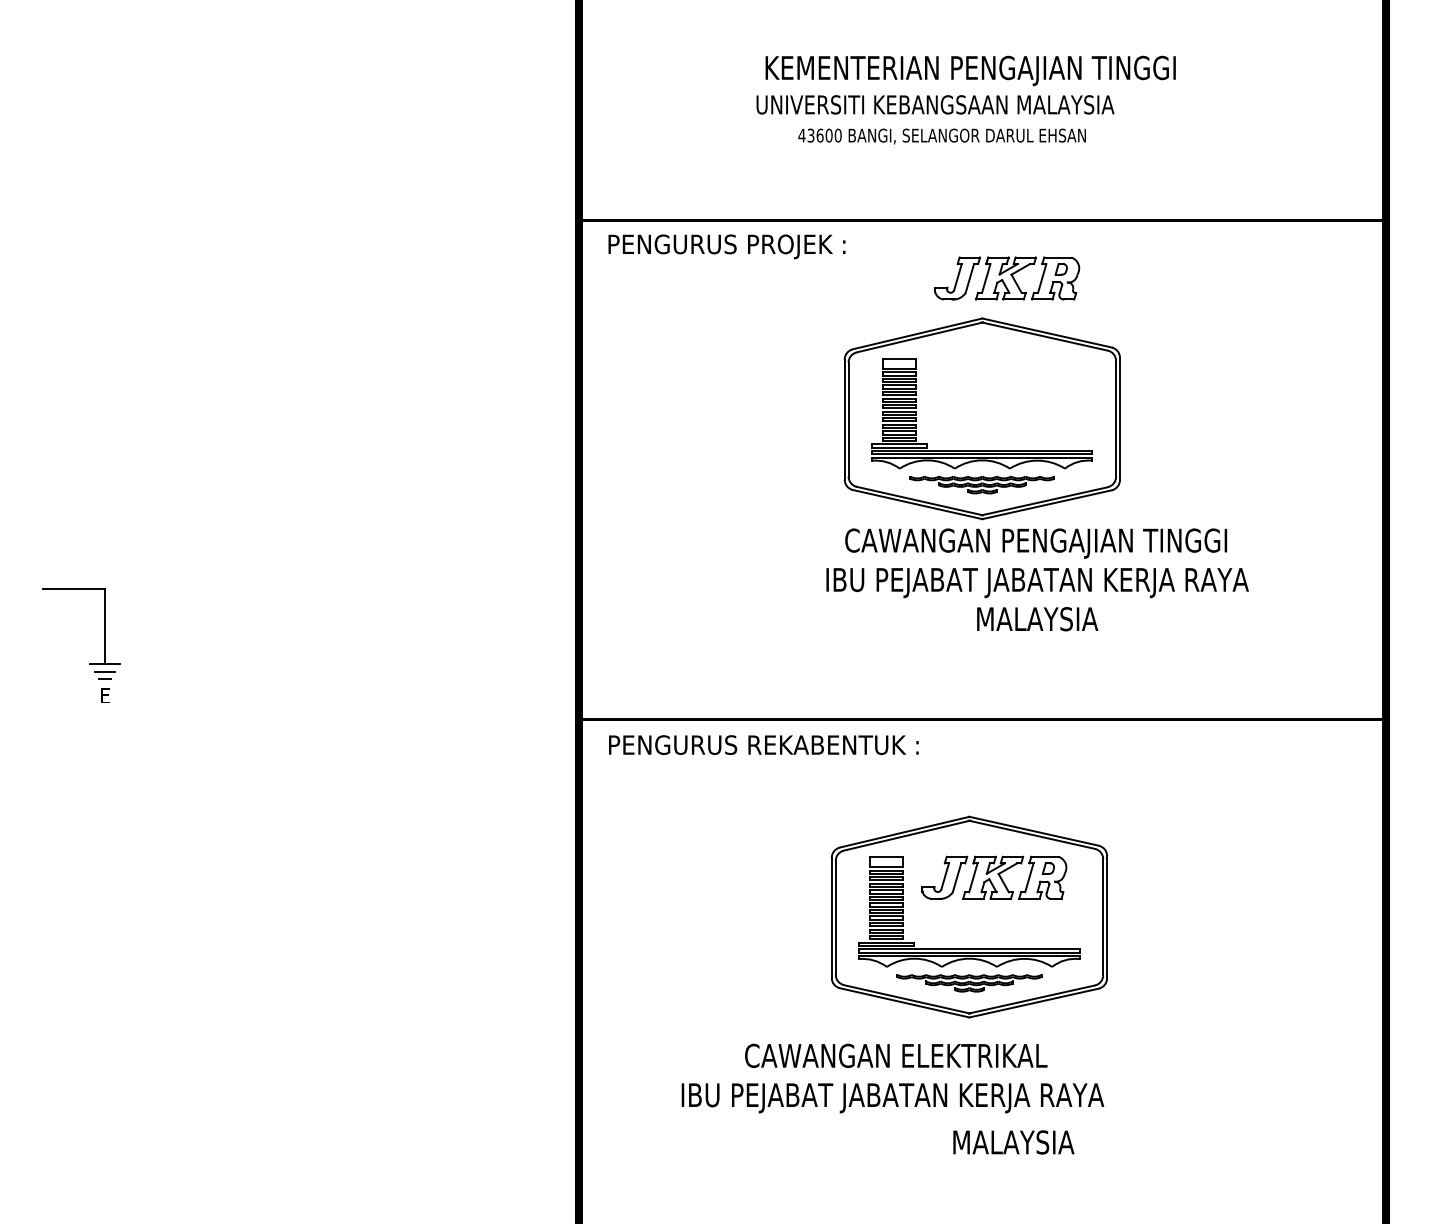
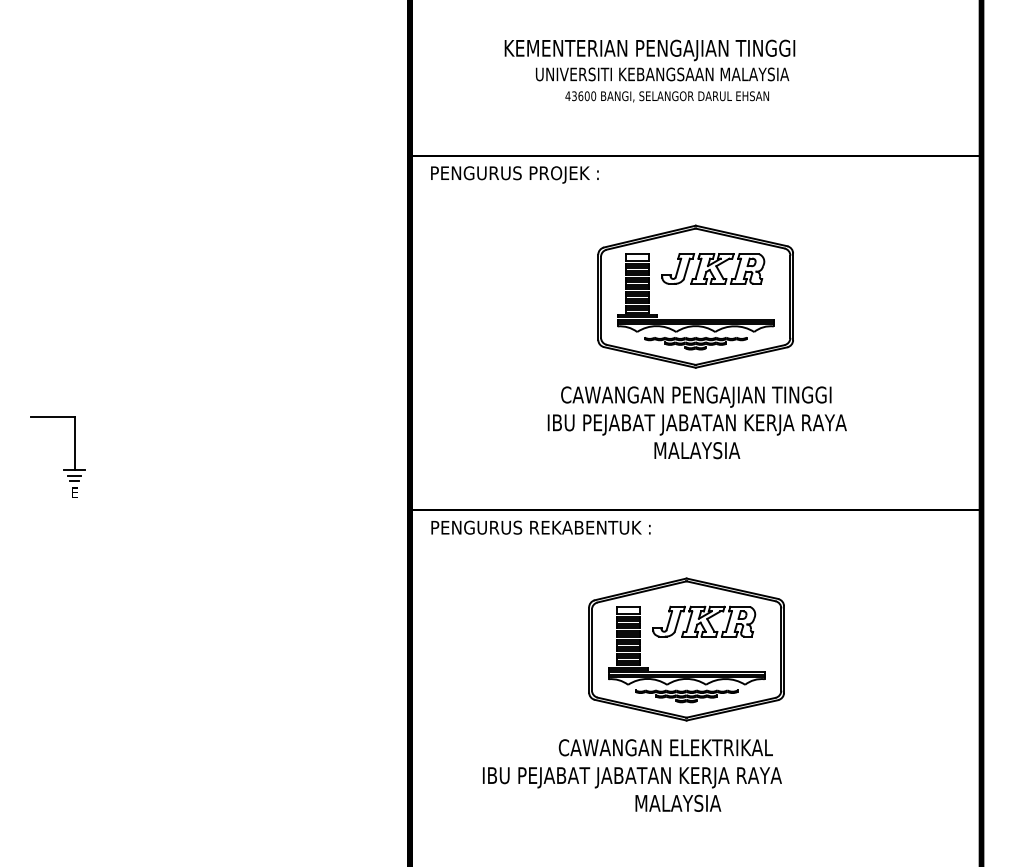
text: (970, 70) -> (649, 50), moved
part: (1007, 278) -> (713, 268), moved
text: (1037, 579) -> (697, 422), moved
text: (896, 1055) -> (666, 747), moved
text: (1013, 1142) -> (678, 803), moved

